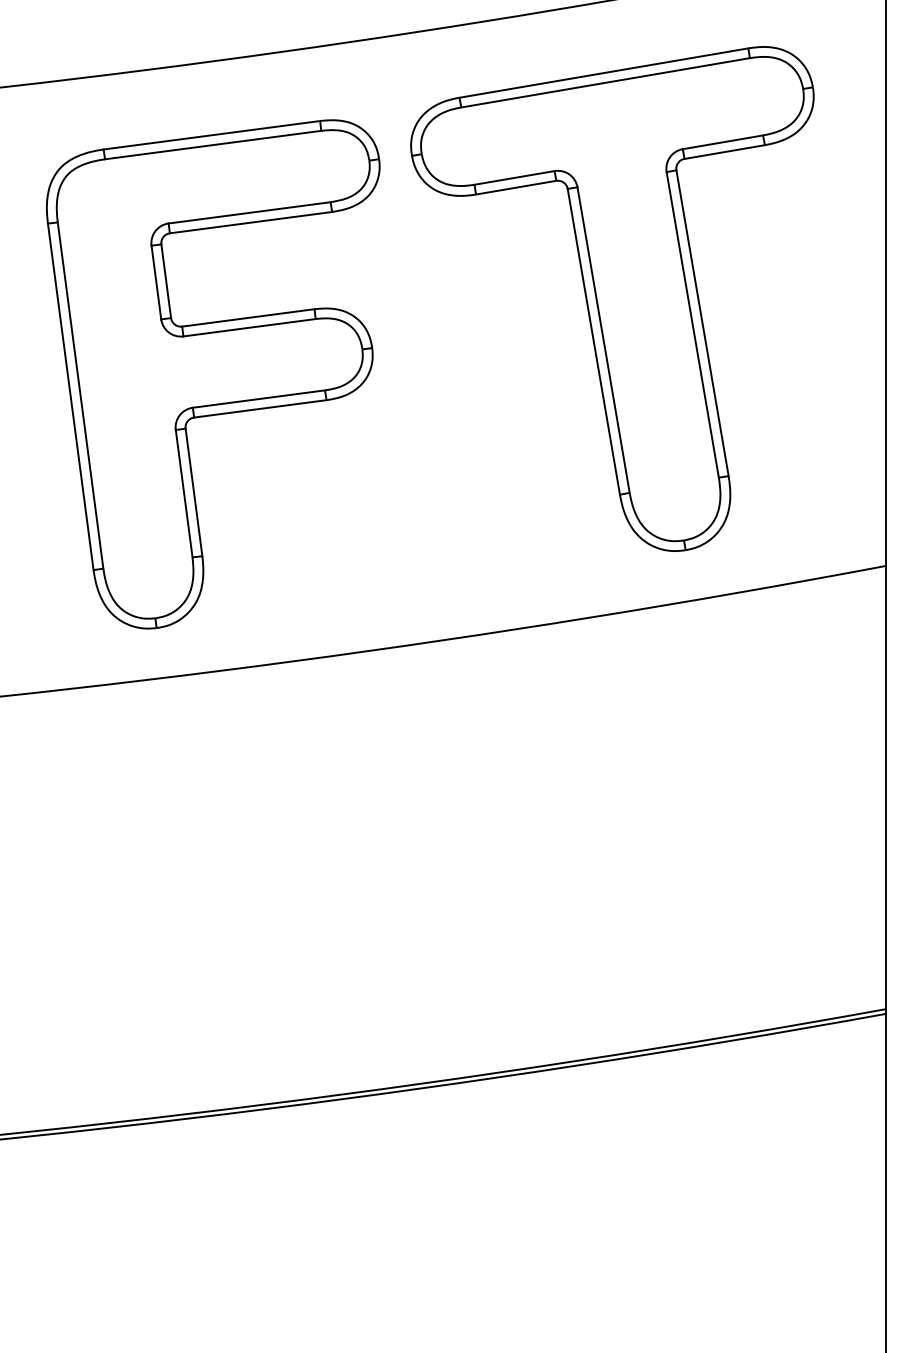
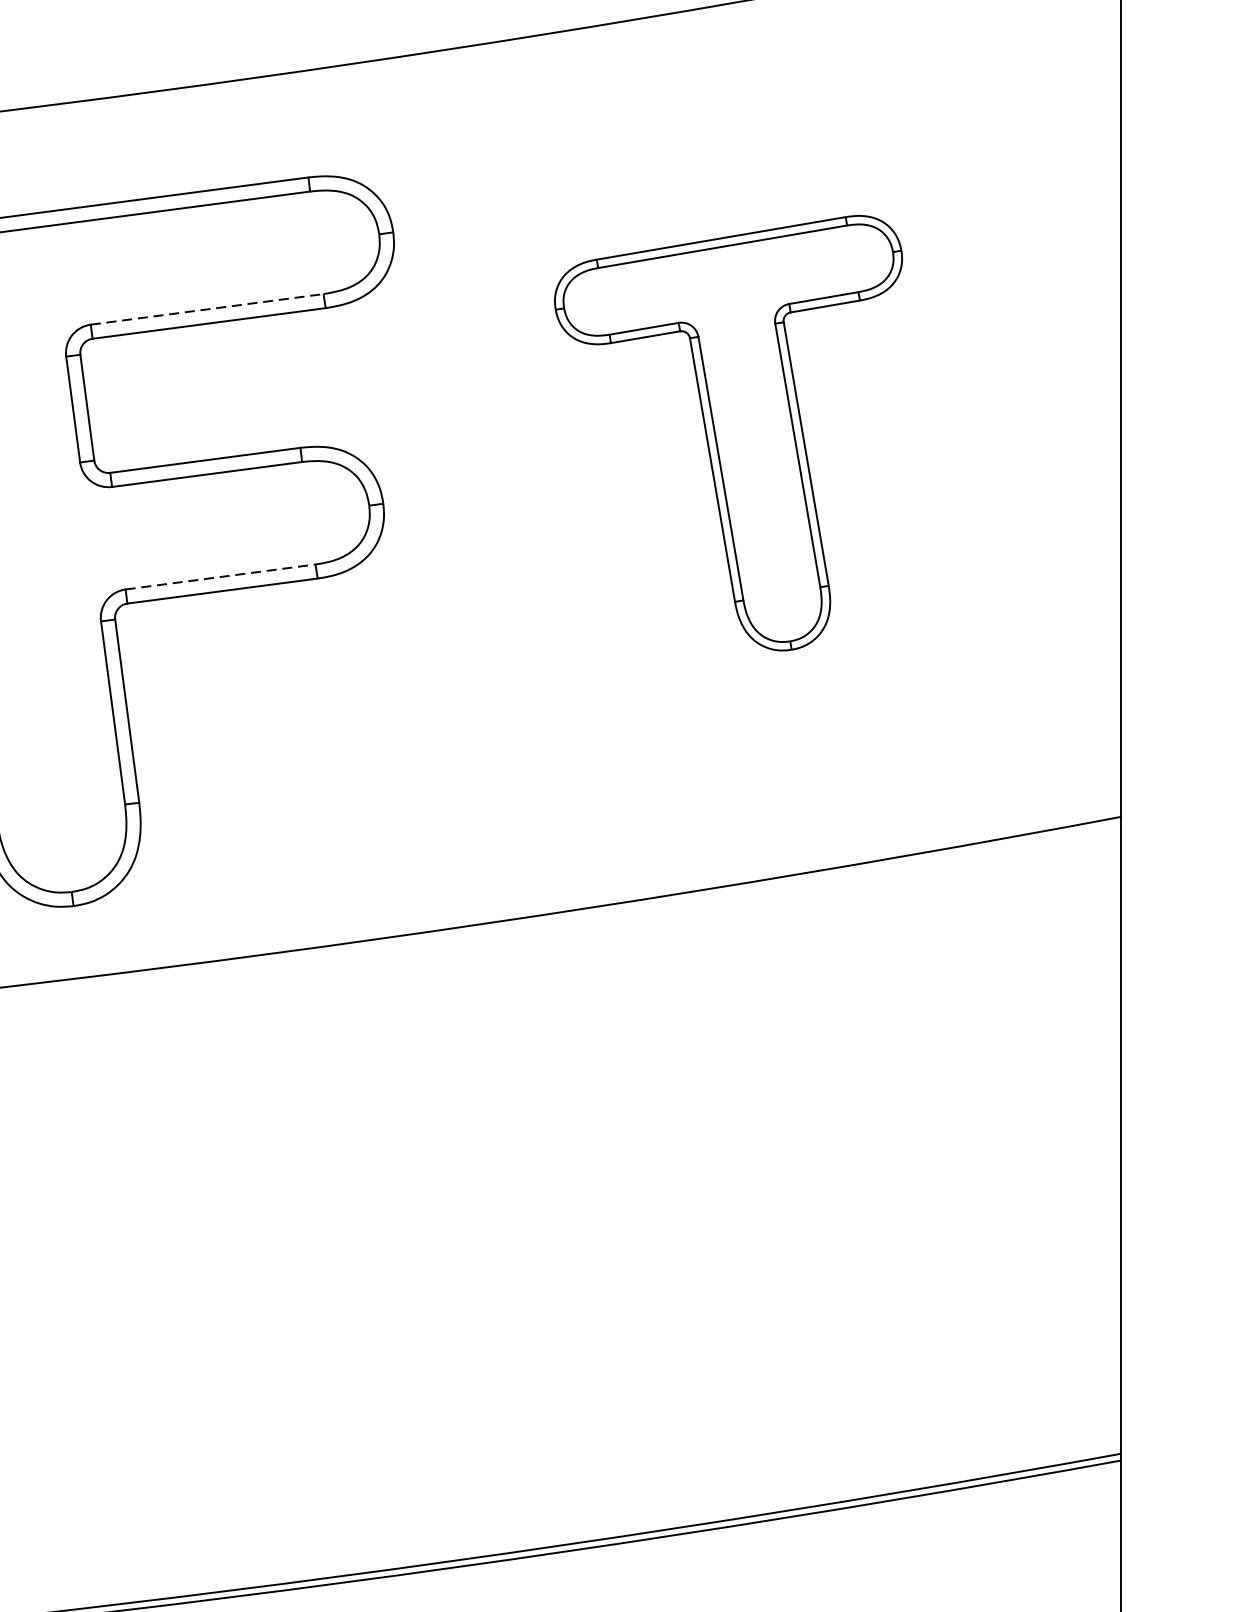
line: (249, 212) -> (206, 308), solid -> dashed
part: (612, 298) -> (728, 432), size x0.6
line: (258, 399) -> (219, 577), solid -> dashed

